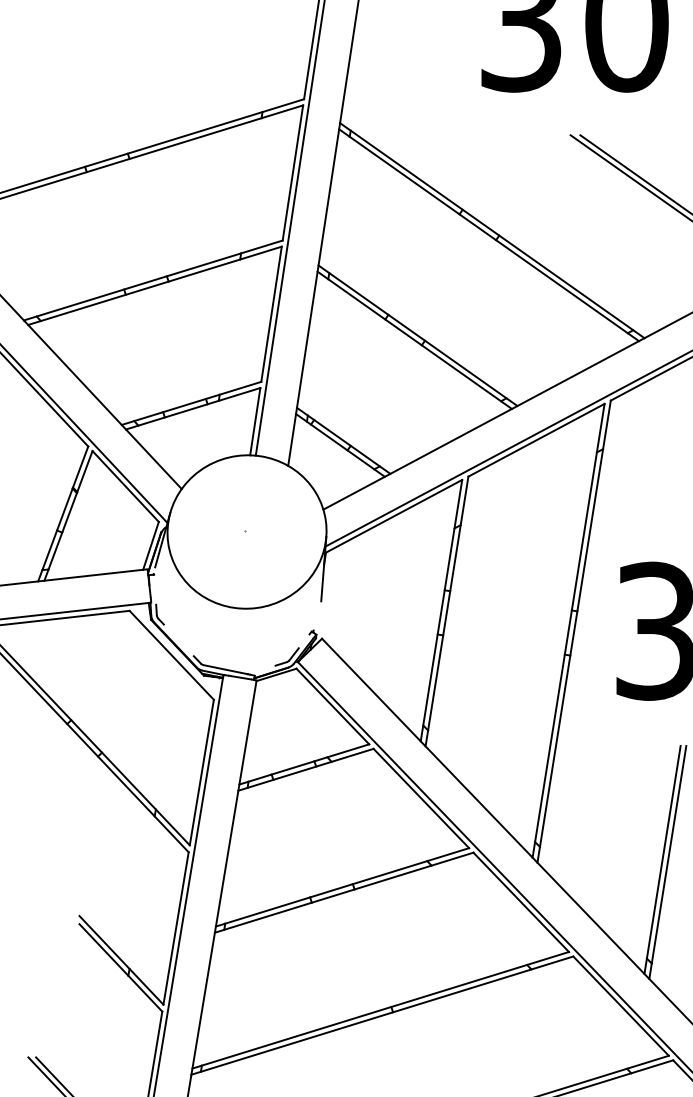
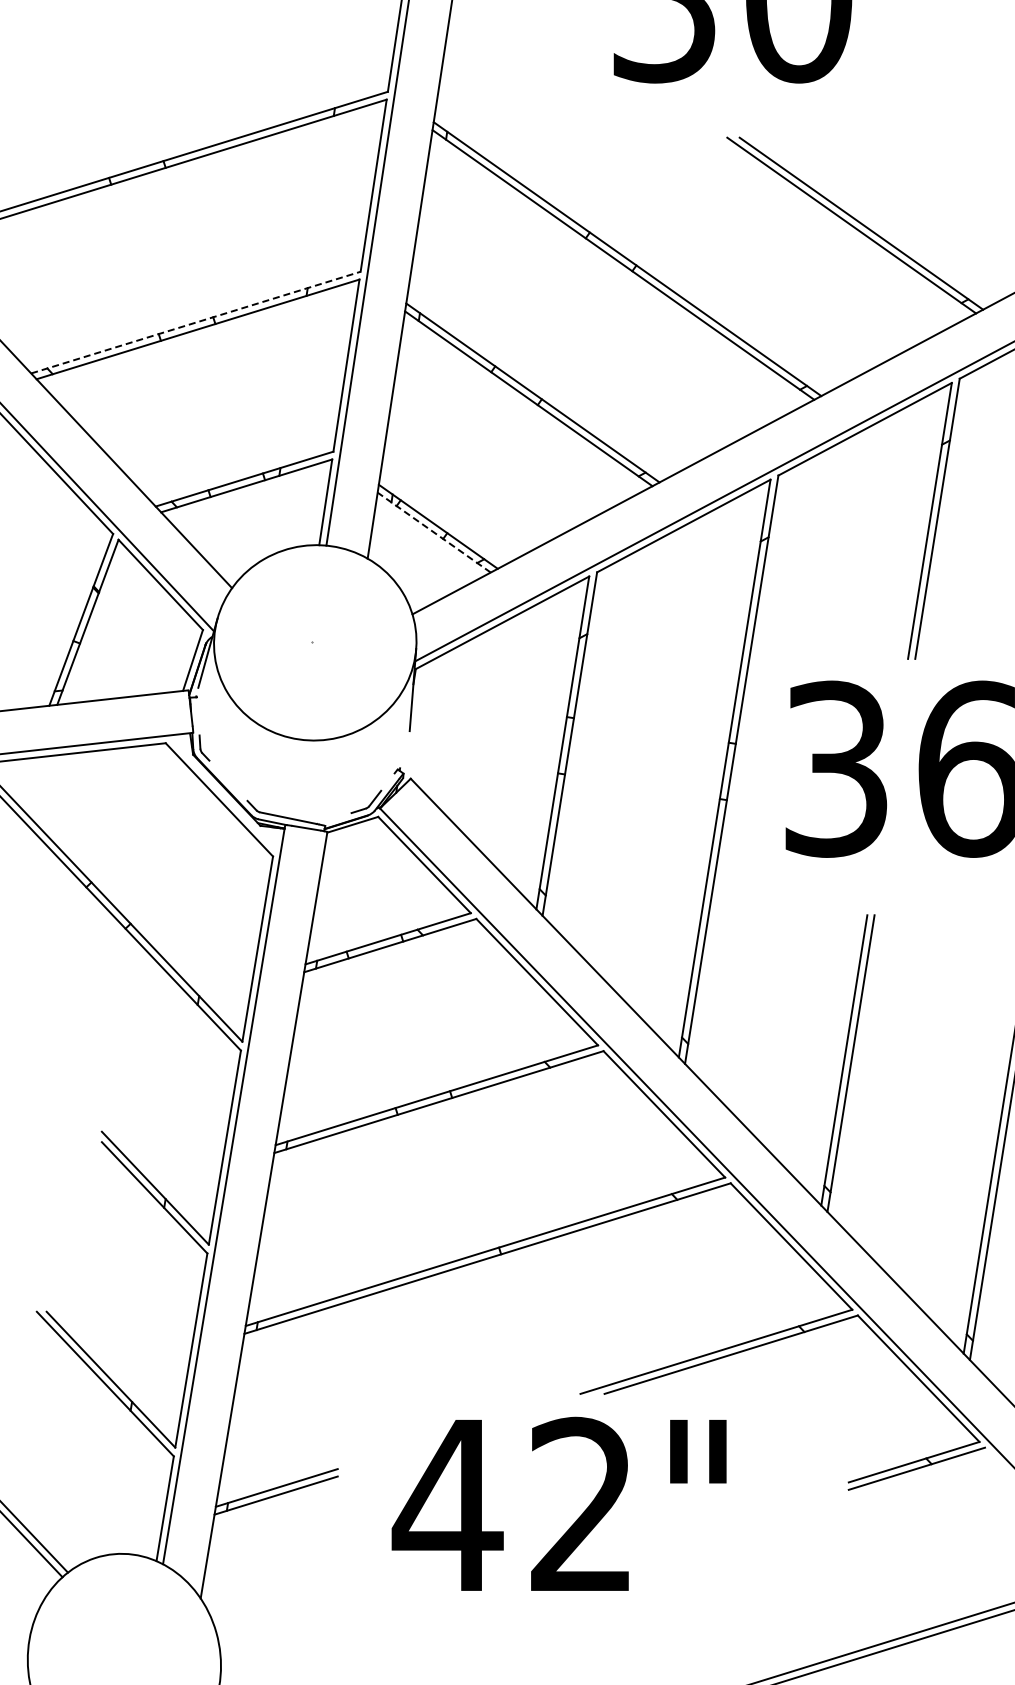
line: (153, 280) -> (196, 322), solid -> dashed
line: (339, 445) -> (433, 532), solid -> dashed

